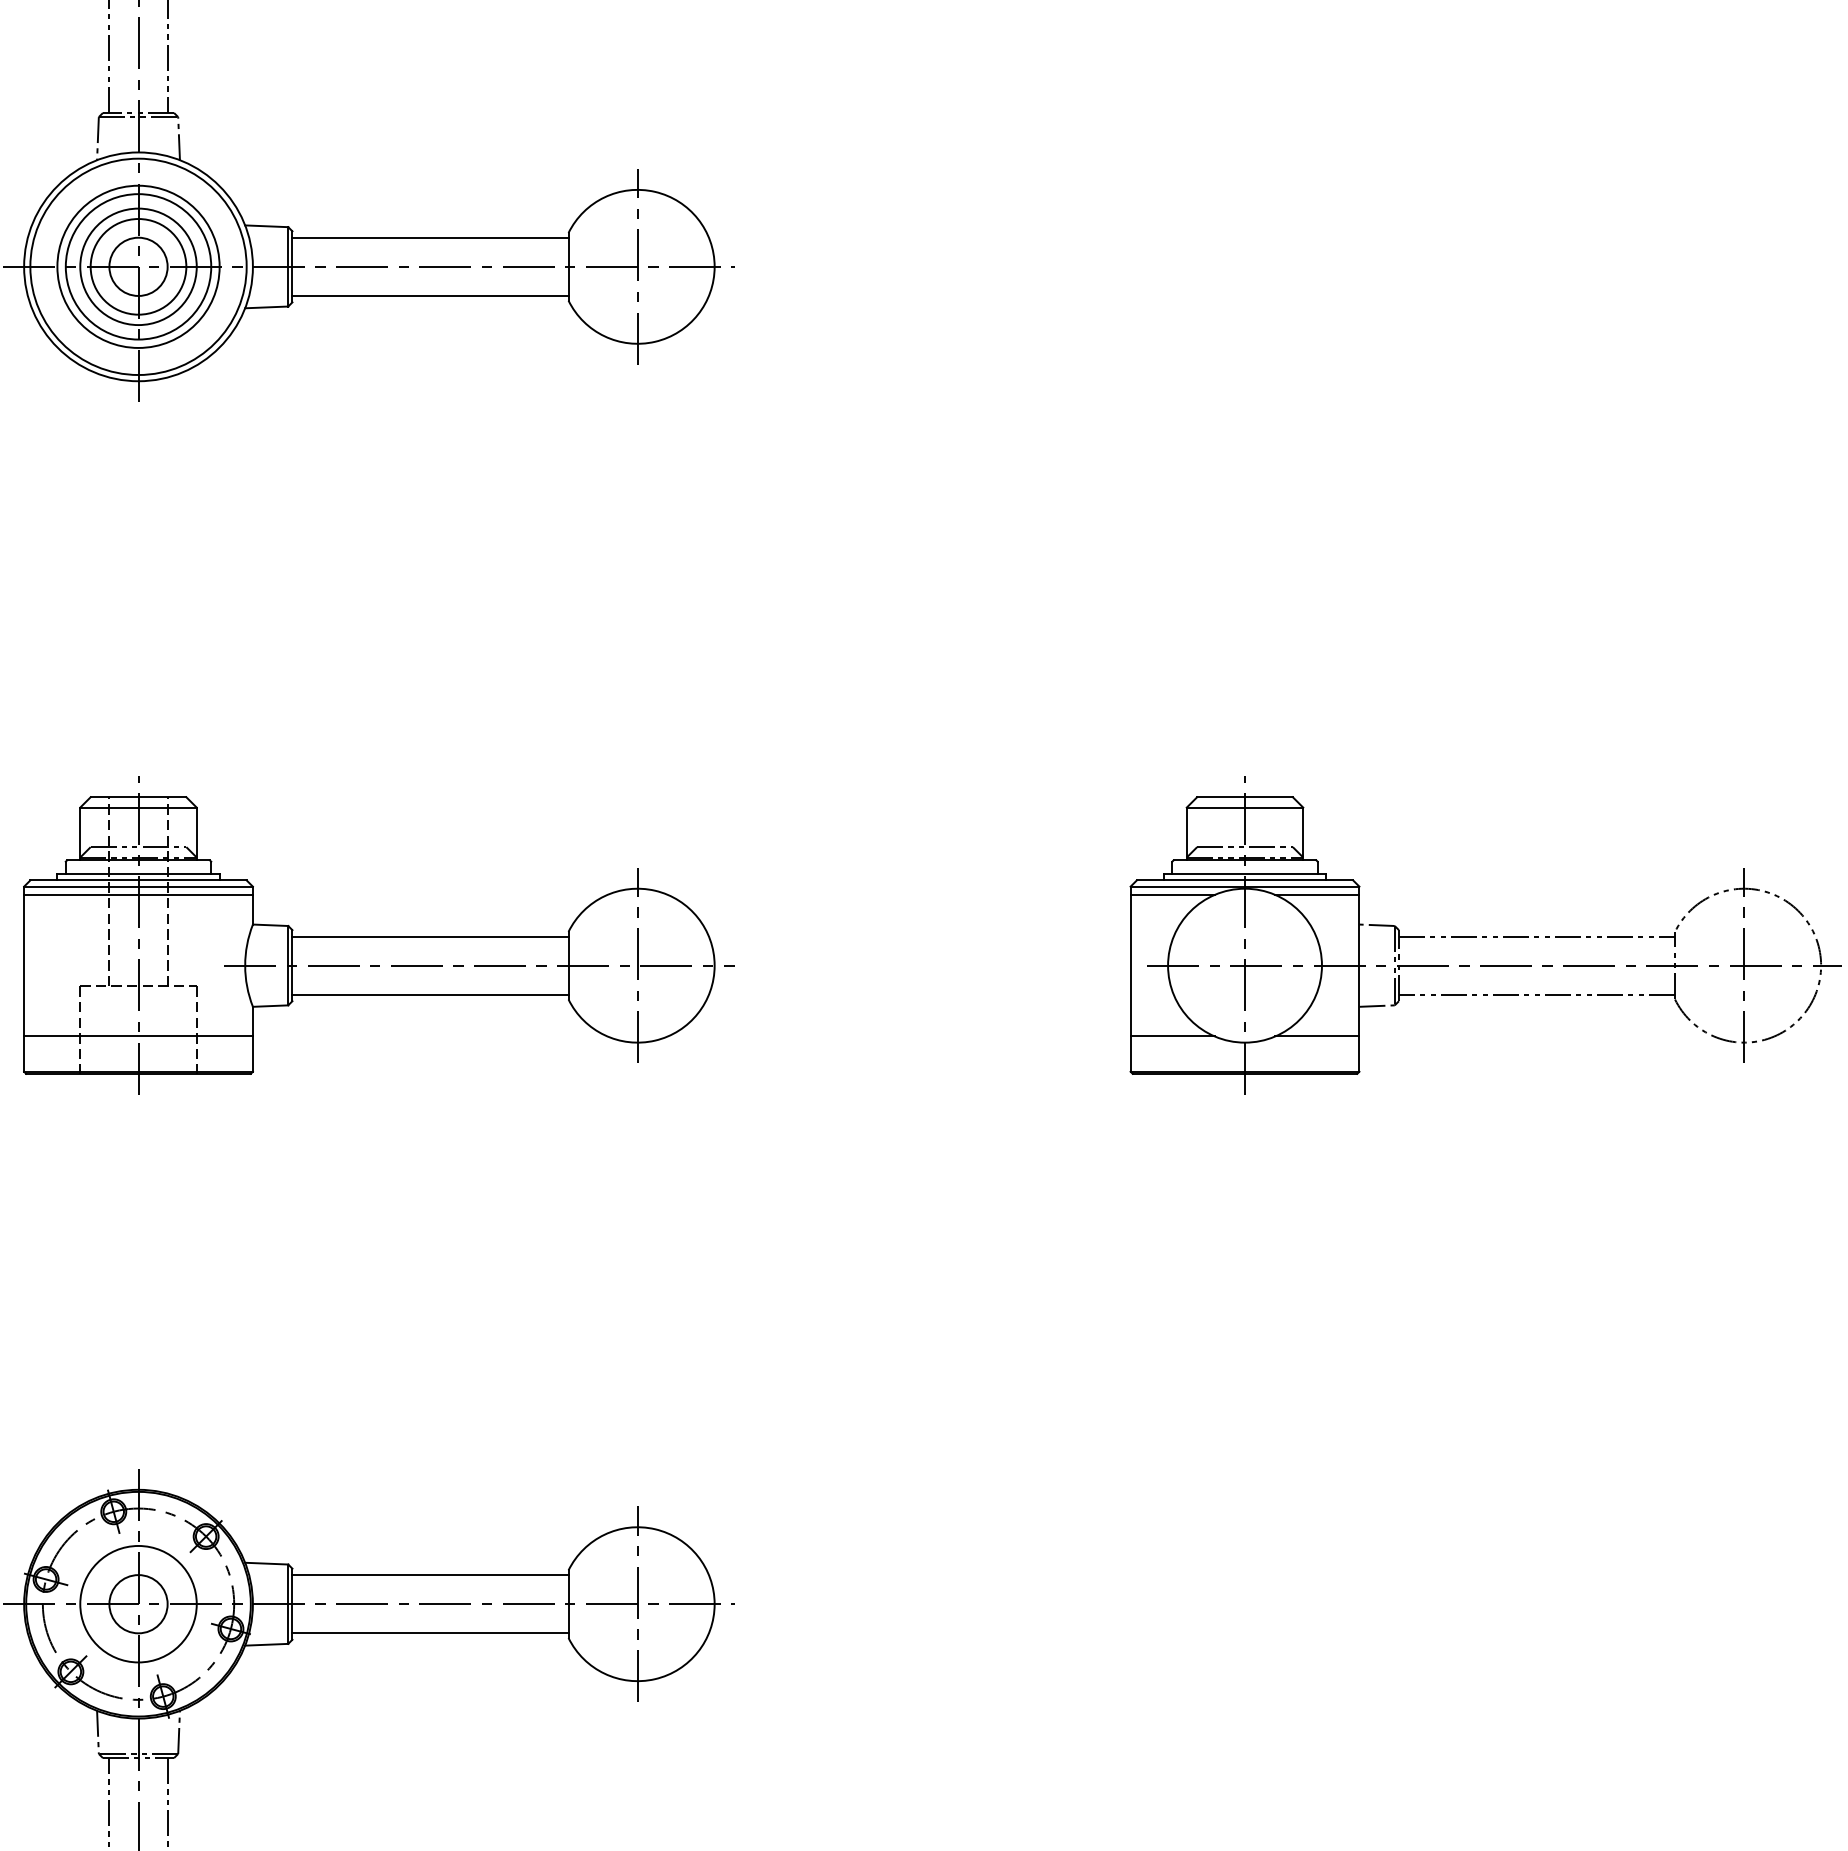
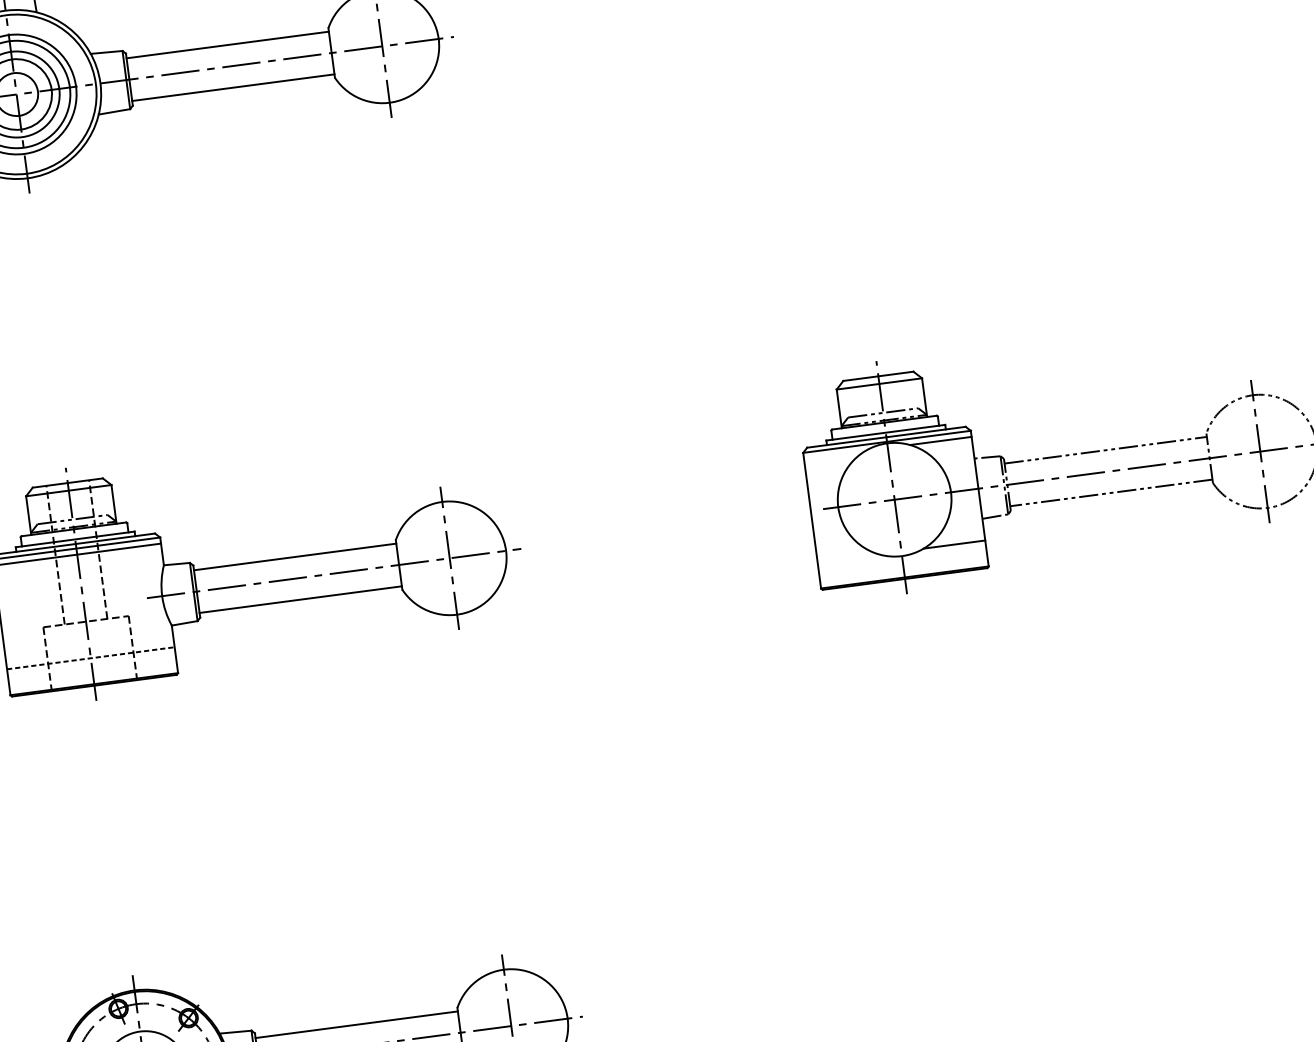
line: (1172, 894) -> (834, 454), removed
line: (139, 1036) -> (91, 658), solid -> dashed
line: (1172, 1036) -> (848, 558), removed

